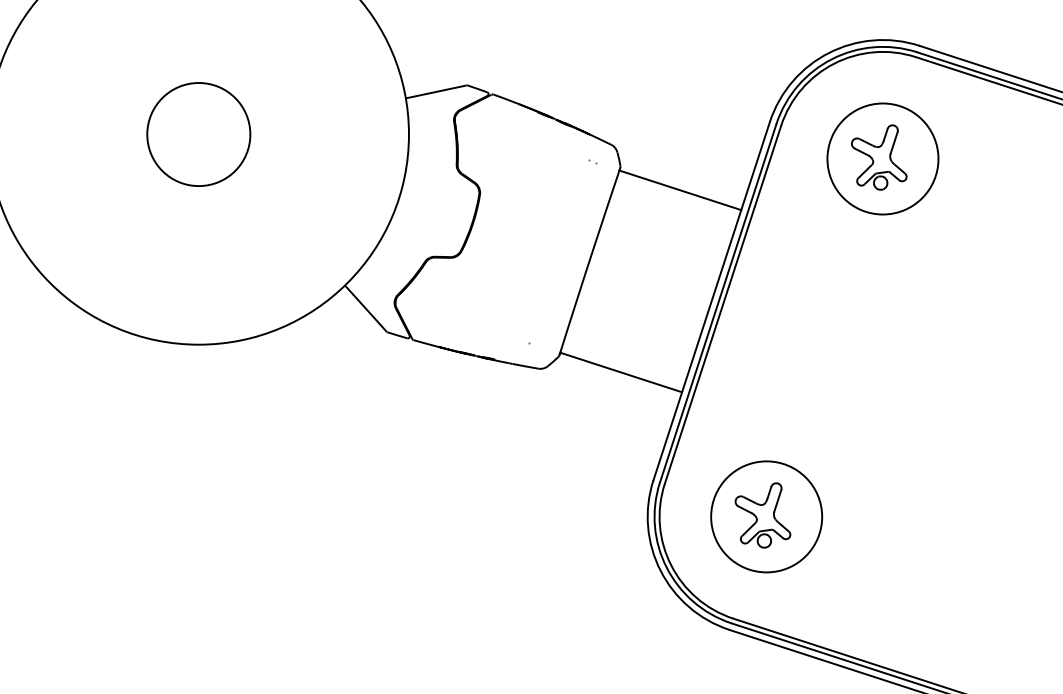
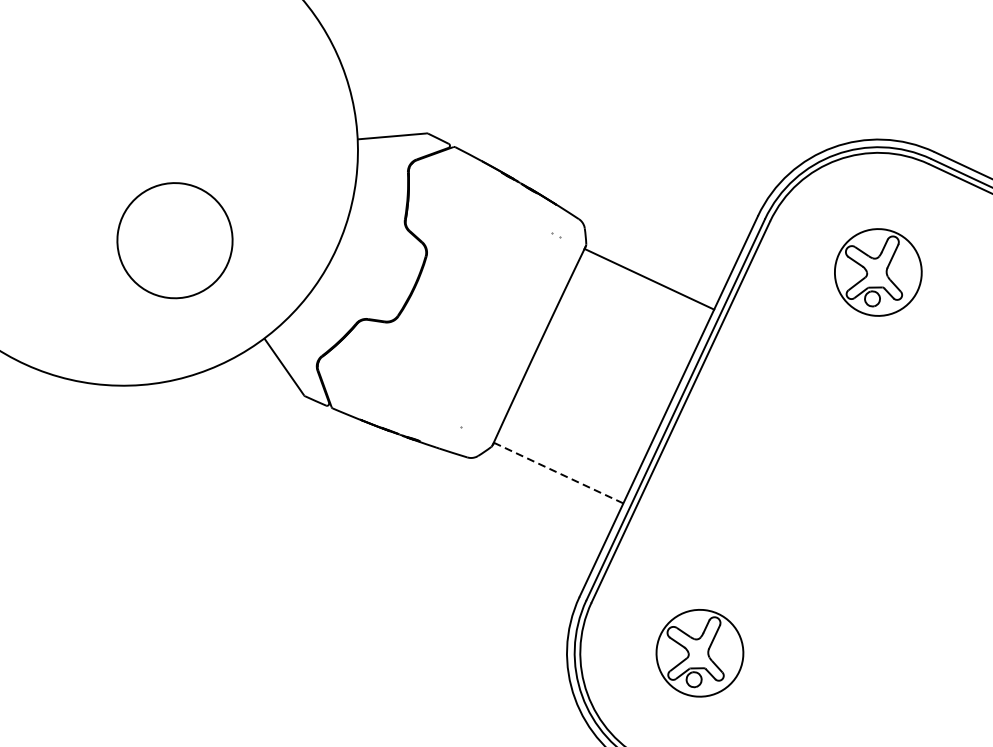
circle: (198, 134) -> (174, 240), moved
circle: (882, 158) -> (877, 271), size x0.7
line: (621, 372) -> (558, 473), solid -> dashed
circle: (766, 516) -> (699, 652), size x0.7

